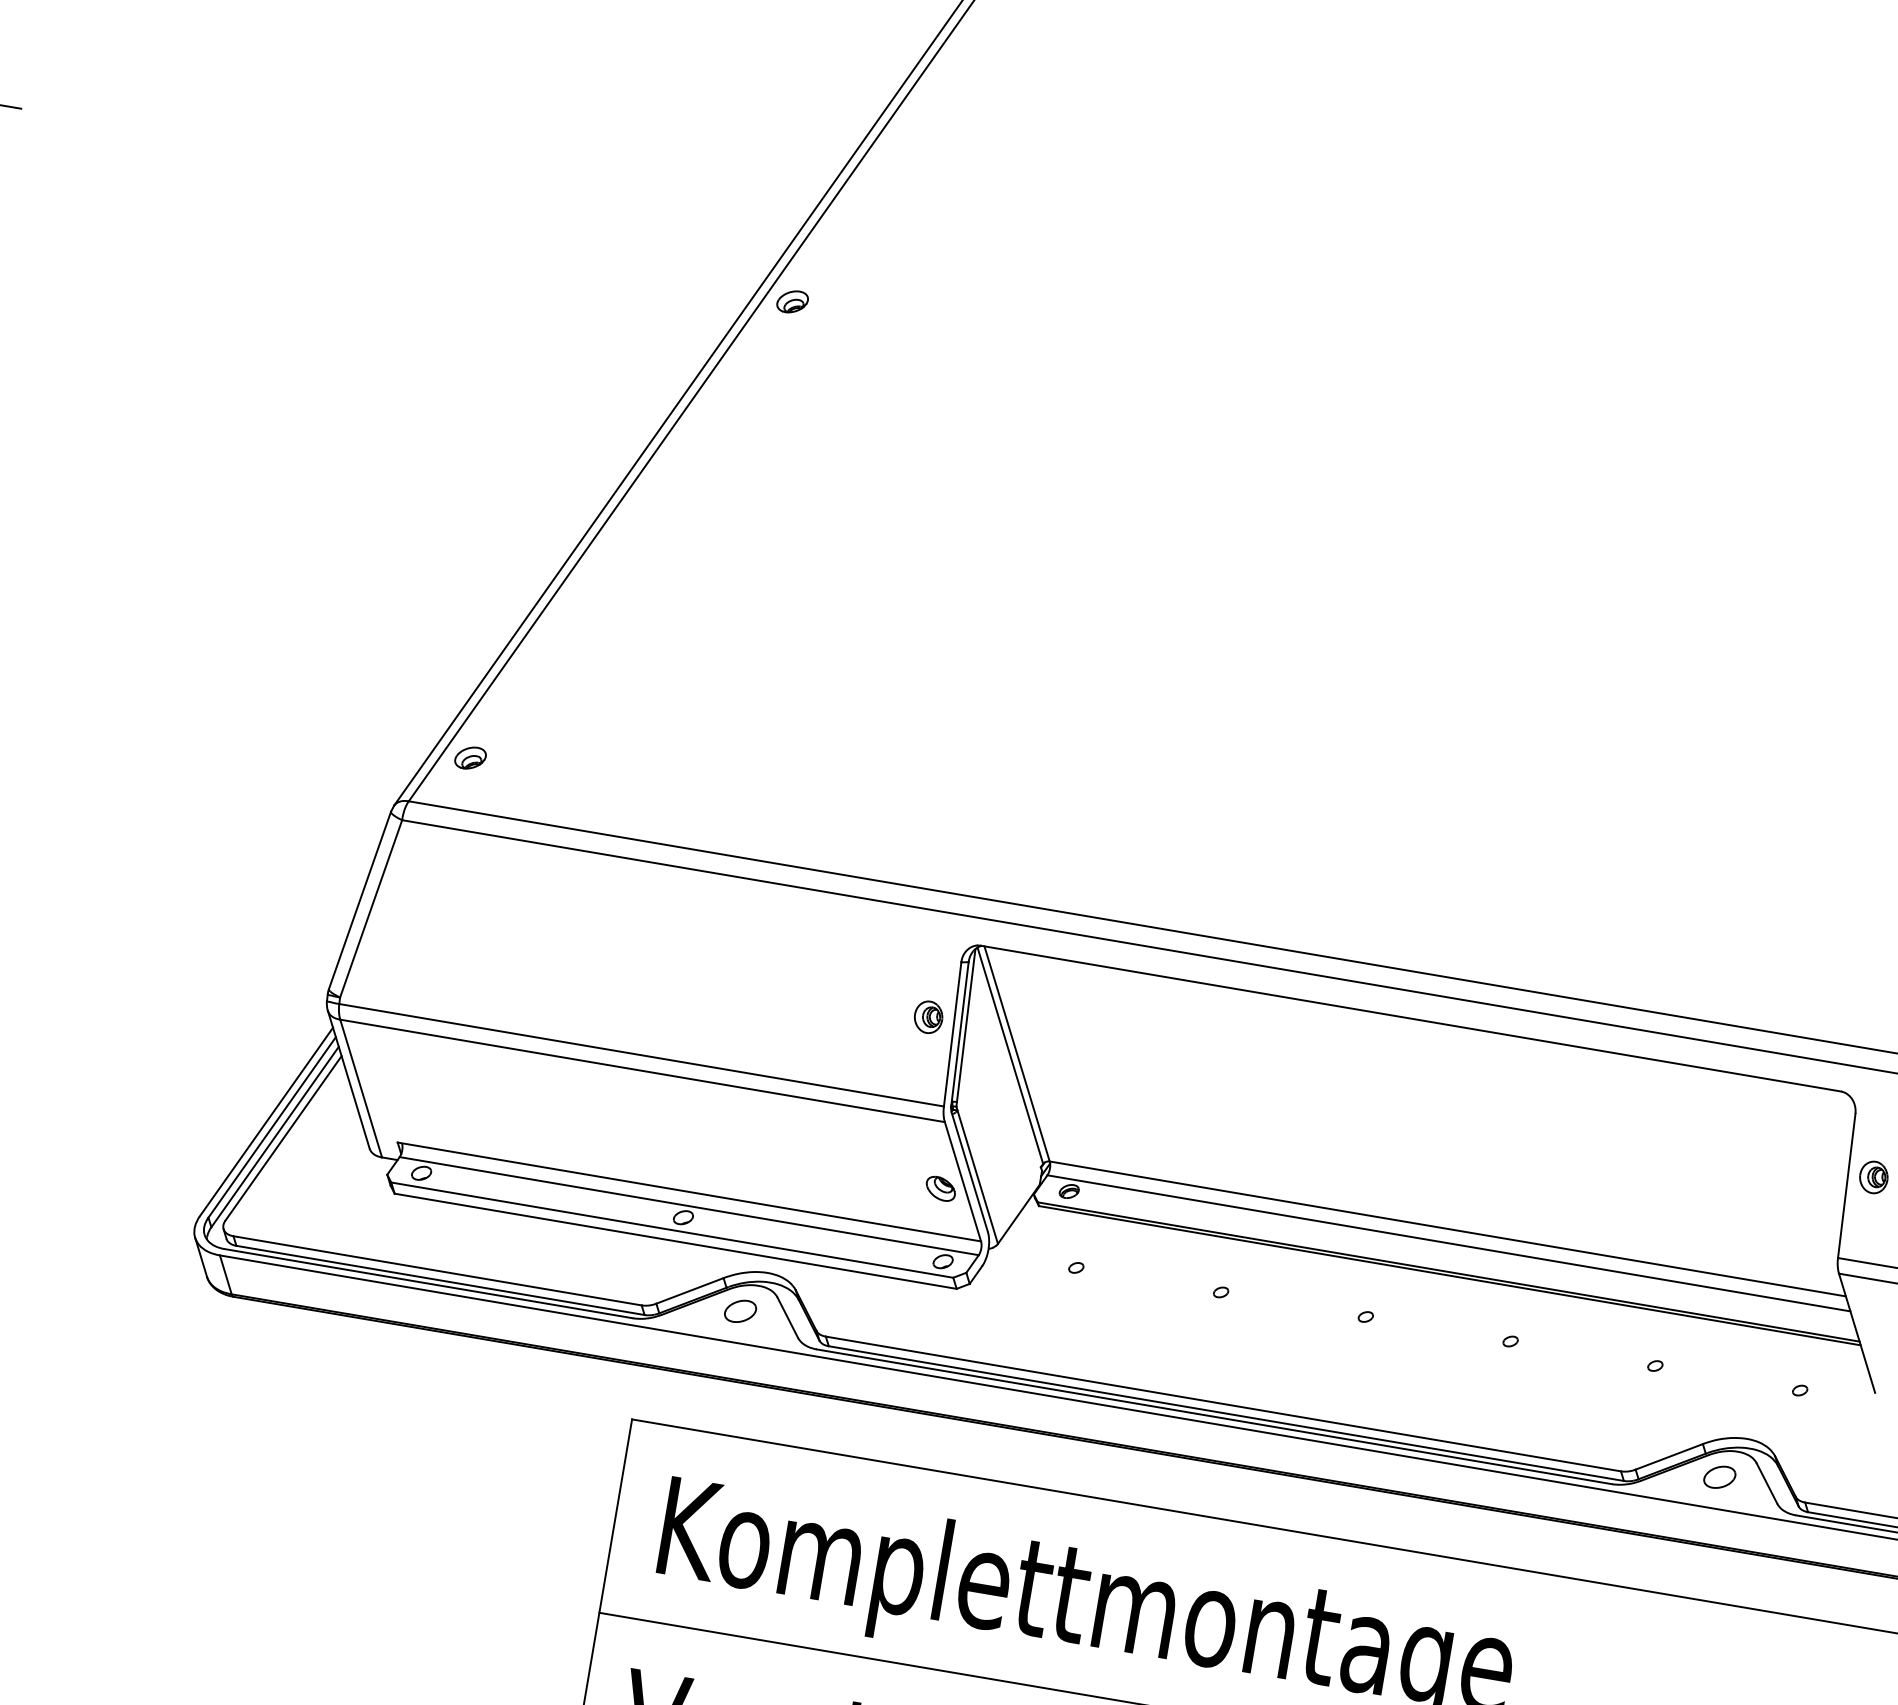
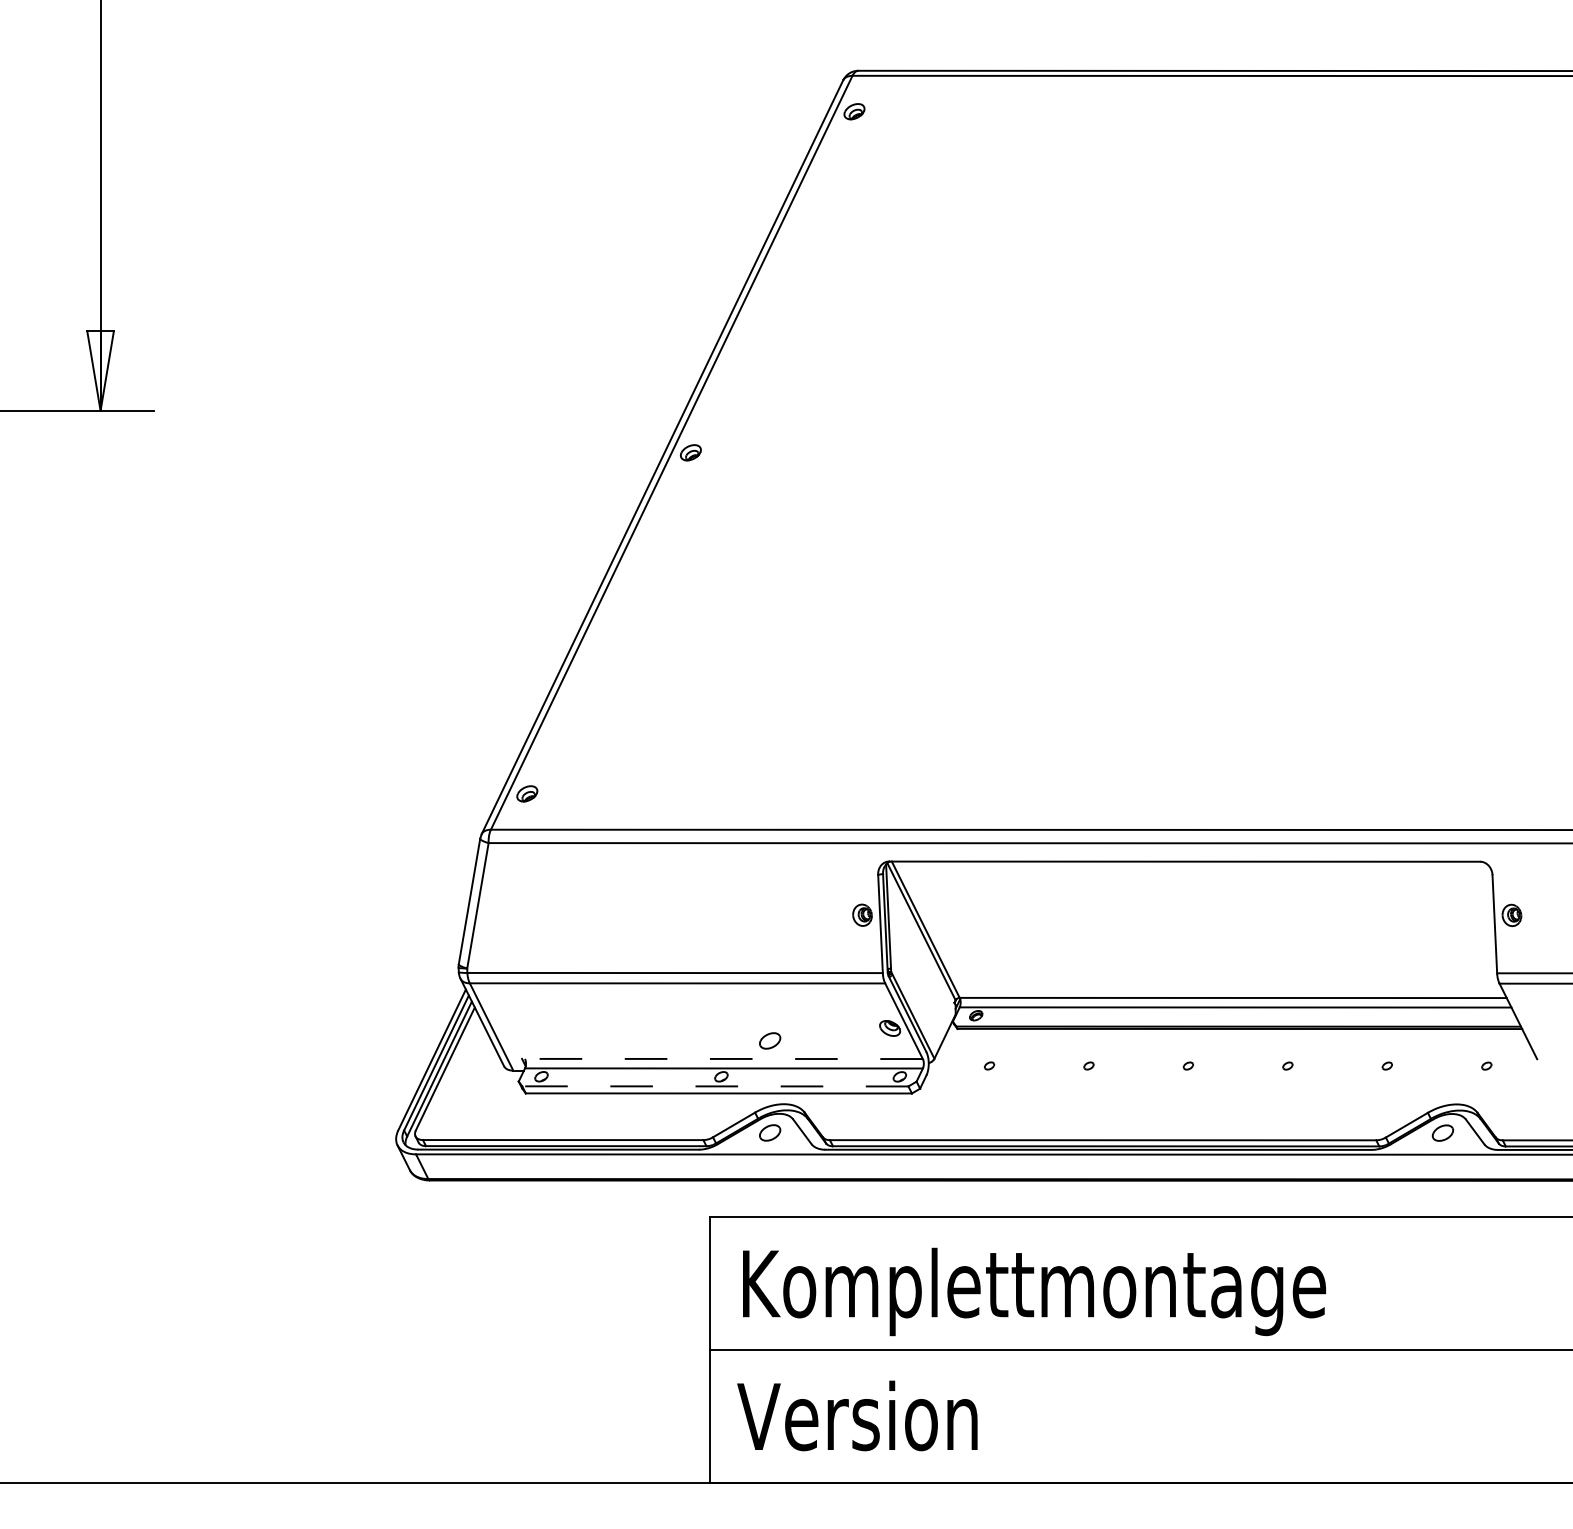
part: (763, 1176) -> (770, 1040), added
line: (688, 1191) -> (721, 1058), solid -> dashed
line: (670, 1230) -> (714, 1086), solid -> dashed

